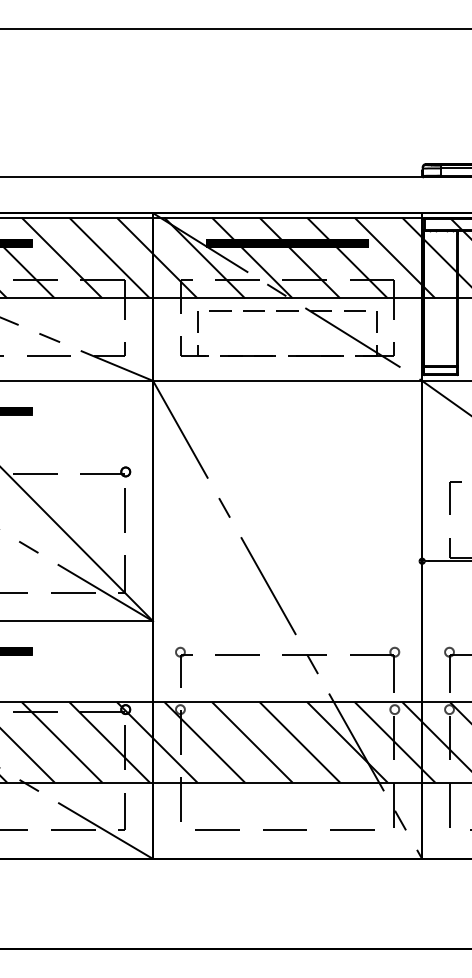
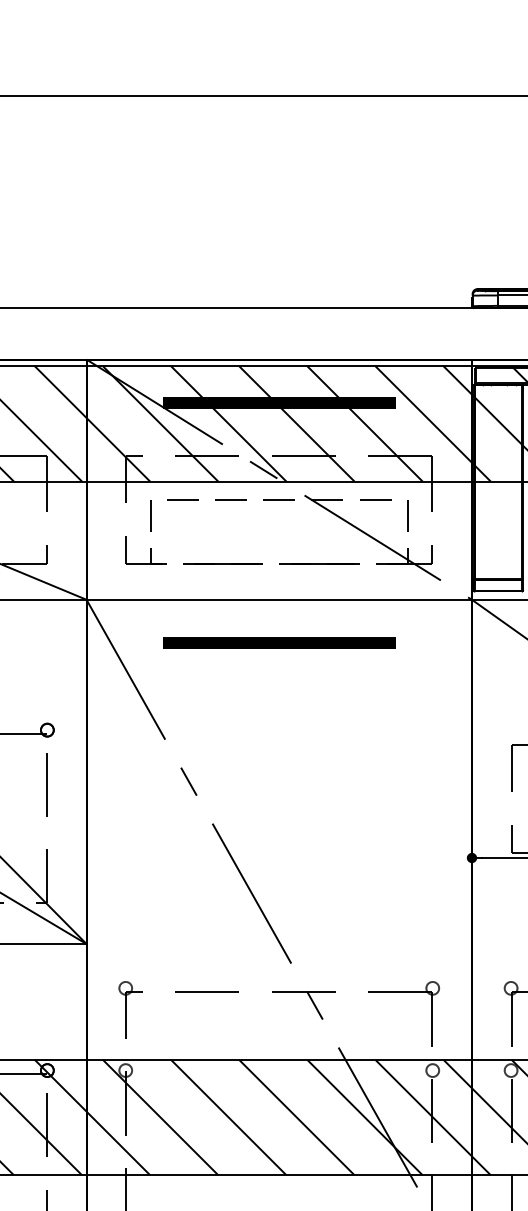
part: (287, 411) -> (279, 643), added

